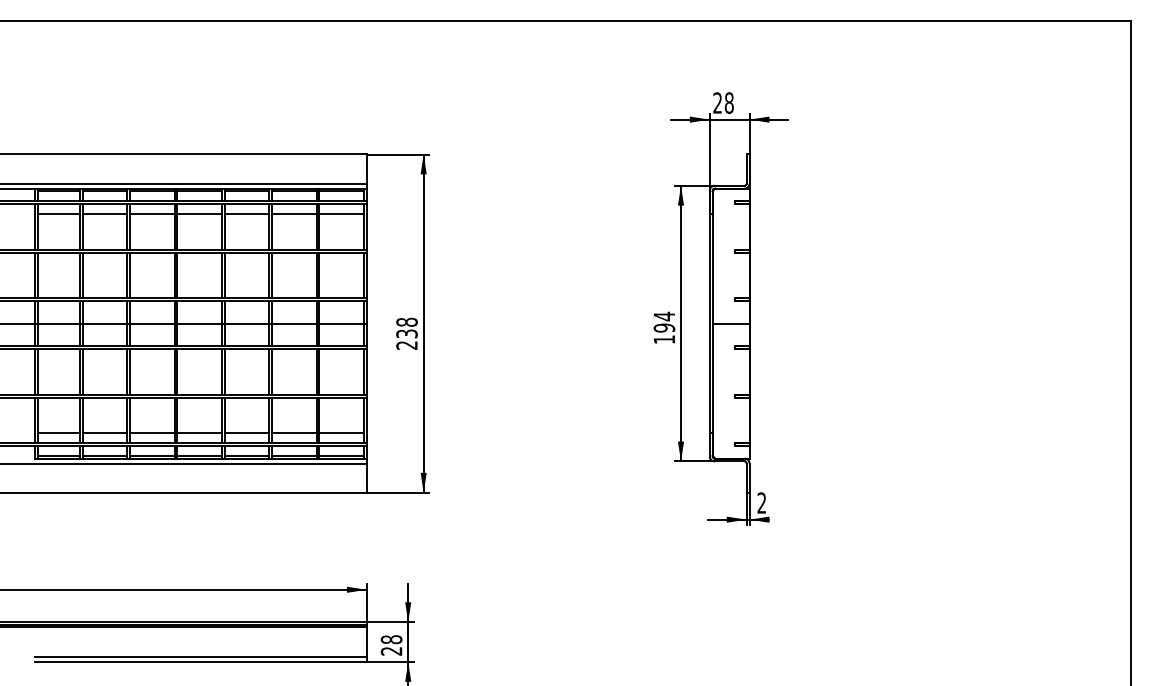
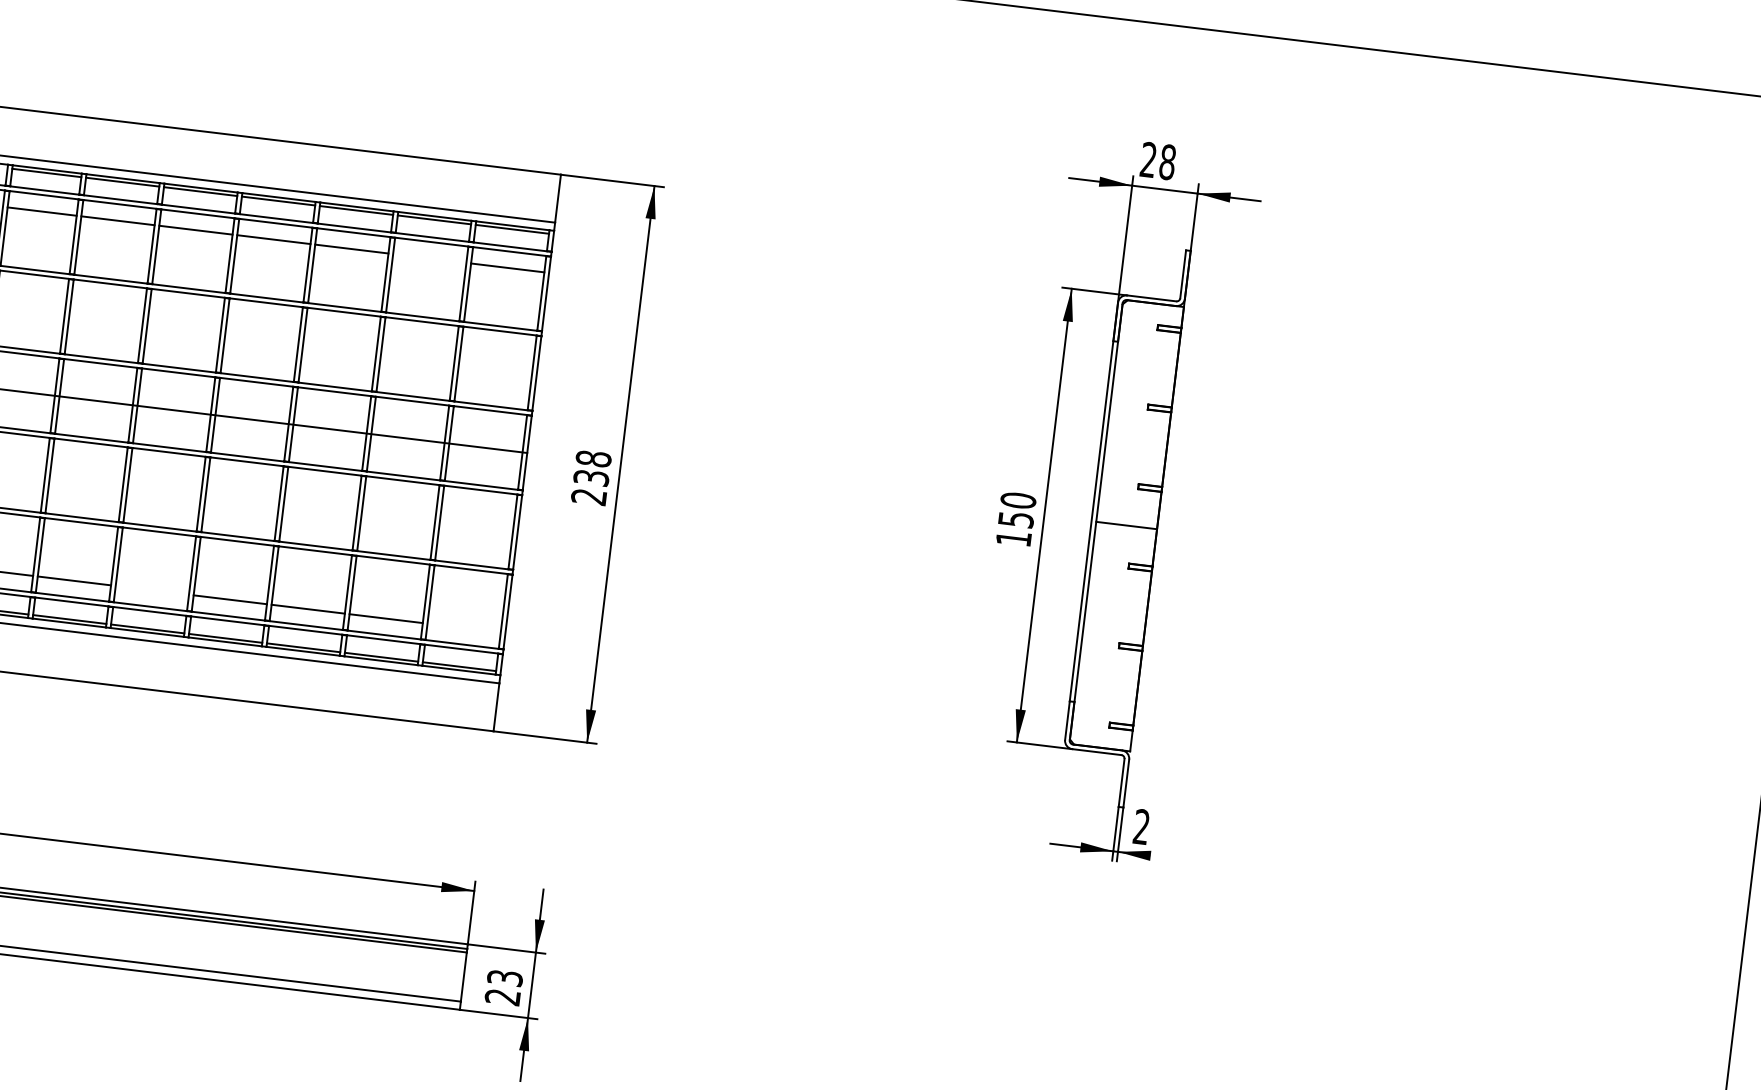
line: (294, 214) -> (429, 259), removed
text: (664, 321) -> (1017, 508), 194 -> 150
line: (151, 433) -> (151, 590), removed
line: (341, 433) -> (463, 628), removed
text: (391, 639) -> (504, 977), 28 -> 23

